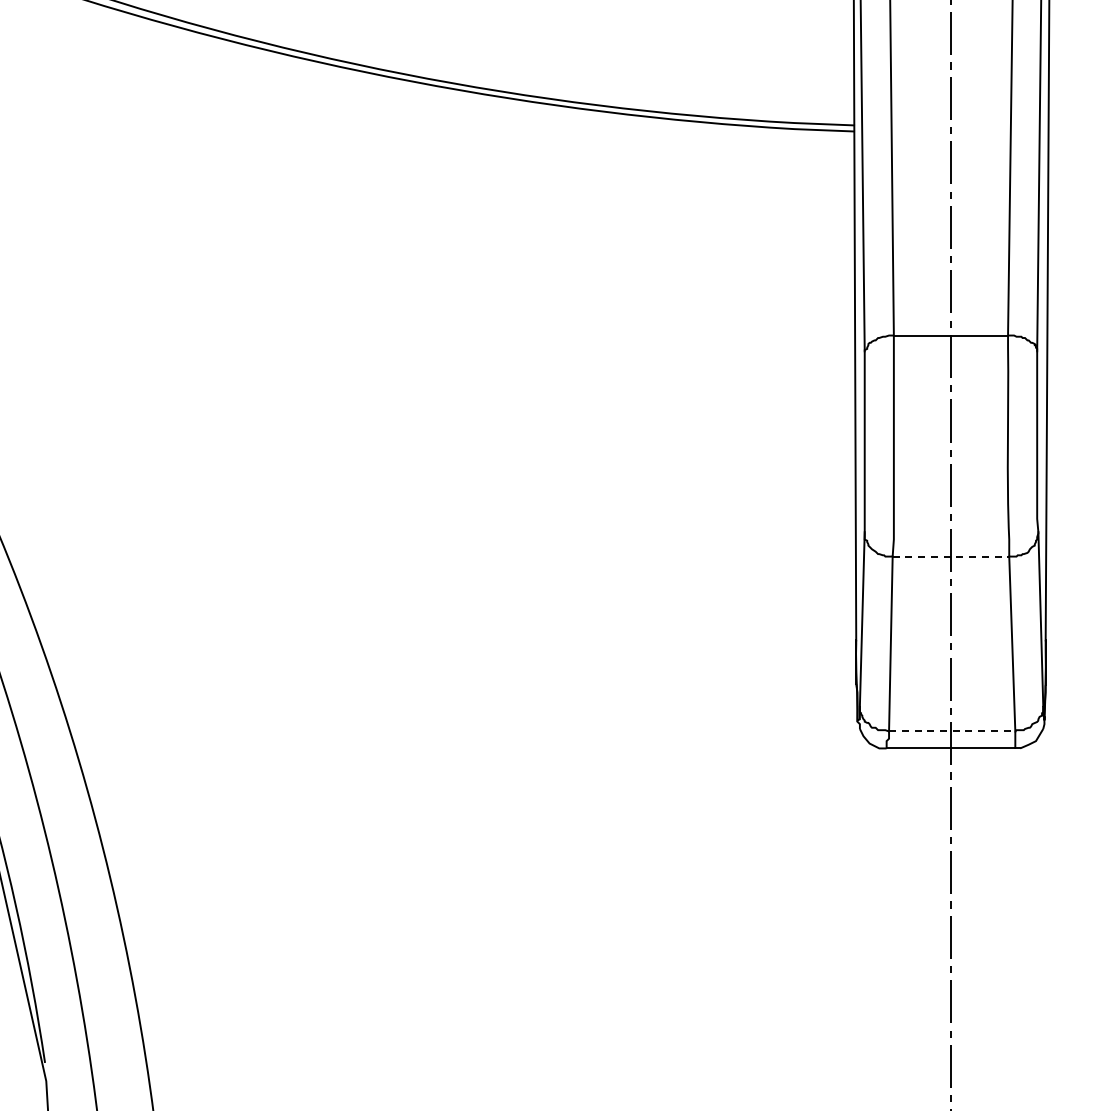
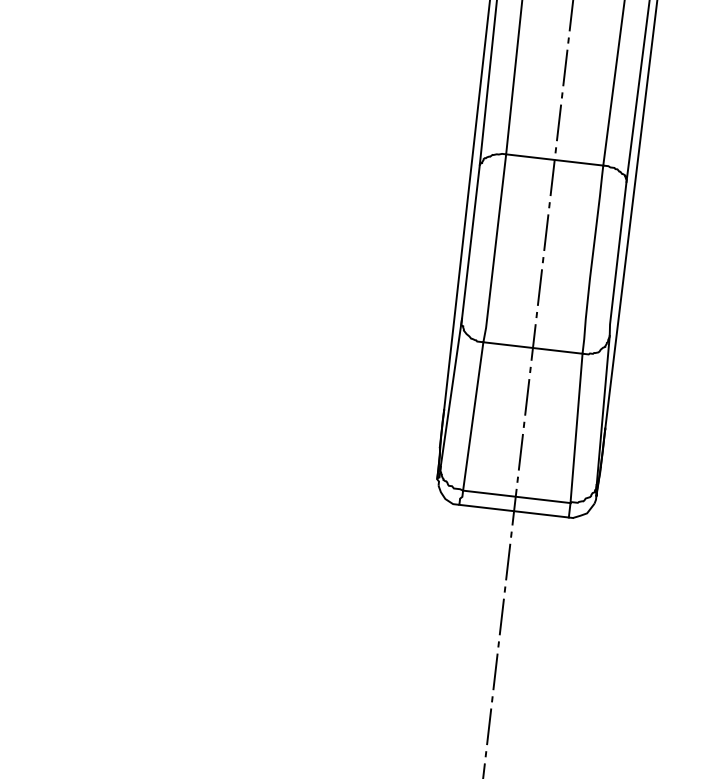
line: (951, 556) -> (533, 347), dashed -> solid
line: (952, 731) -> (517, 496), dashed -> solid

